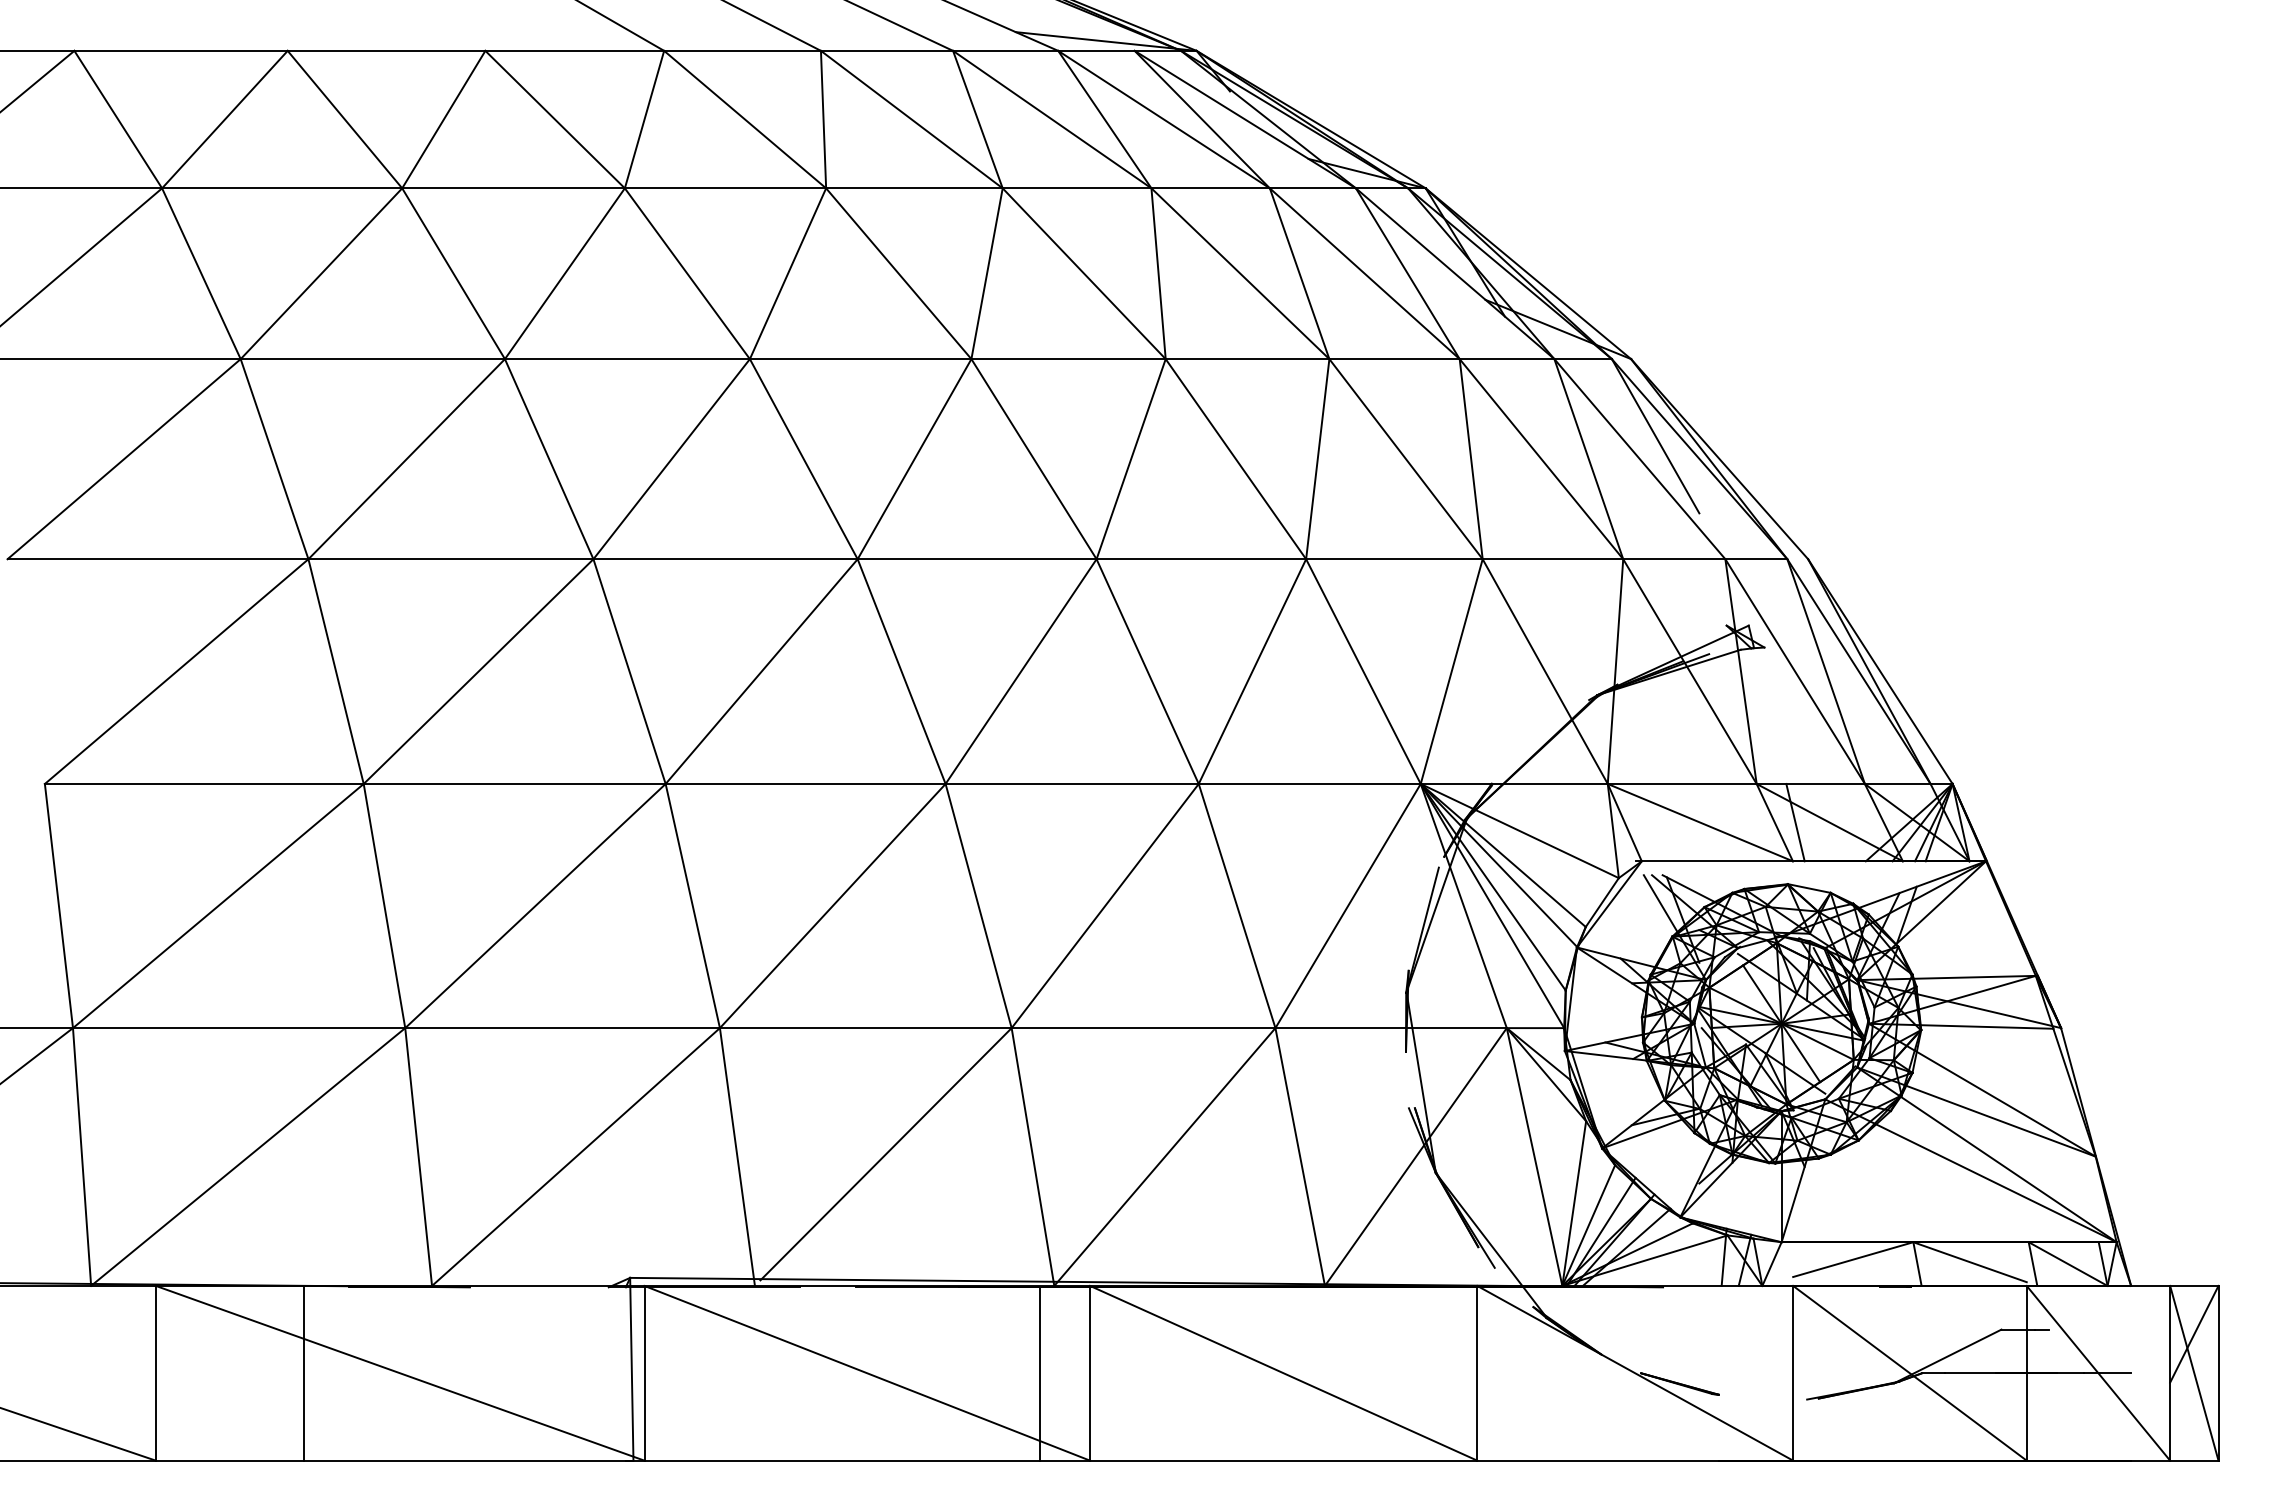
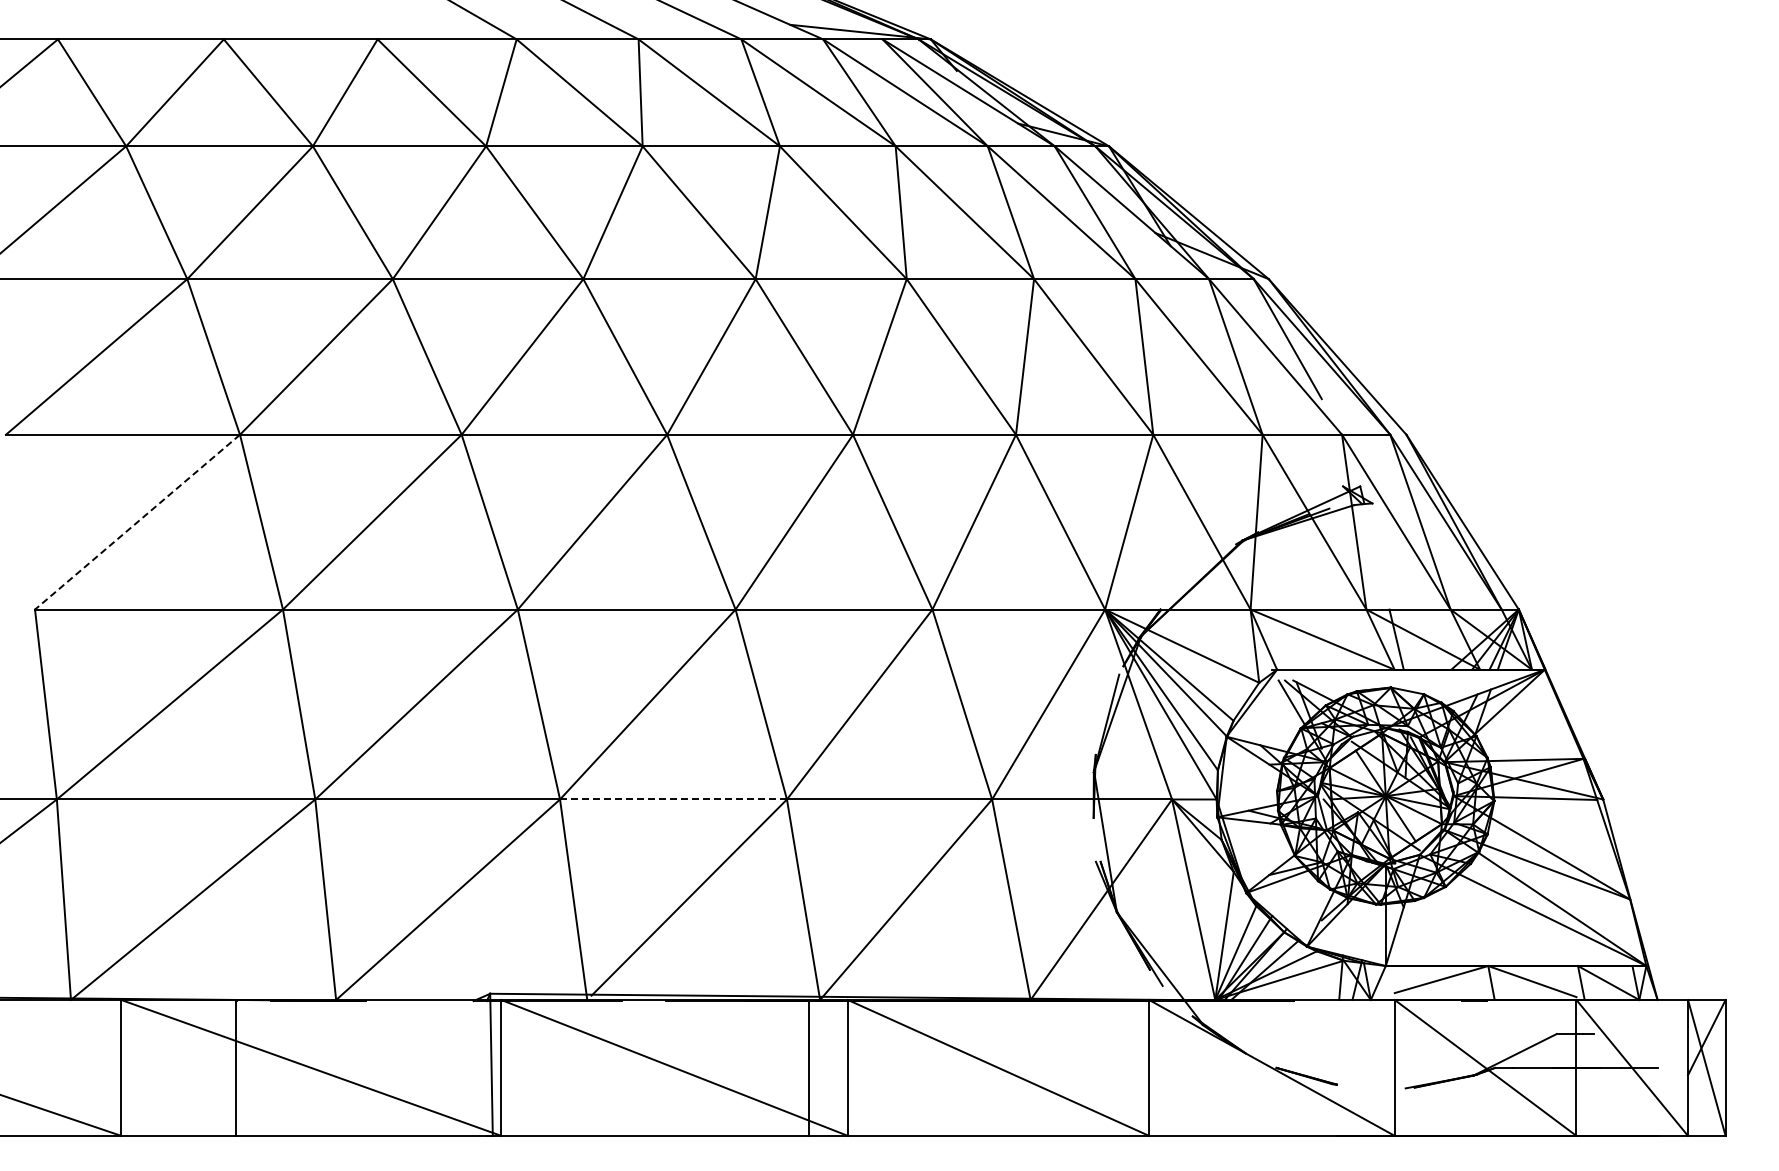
line: (176, 672) -> (137, 522), solid -> dashed
line: (867, 1028) -> (674, 799), solid -> dashed

